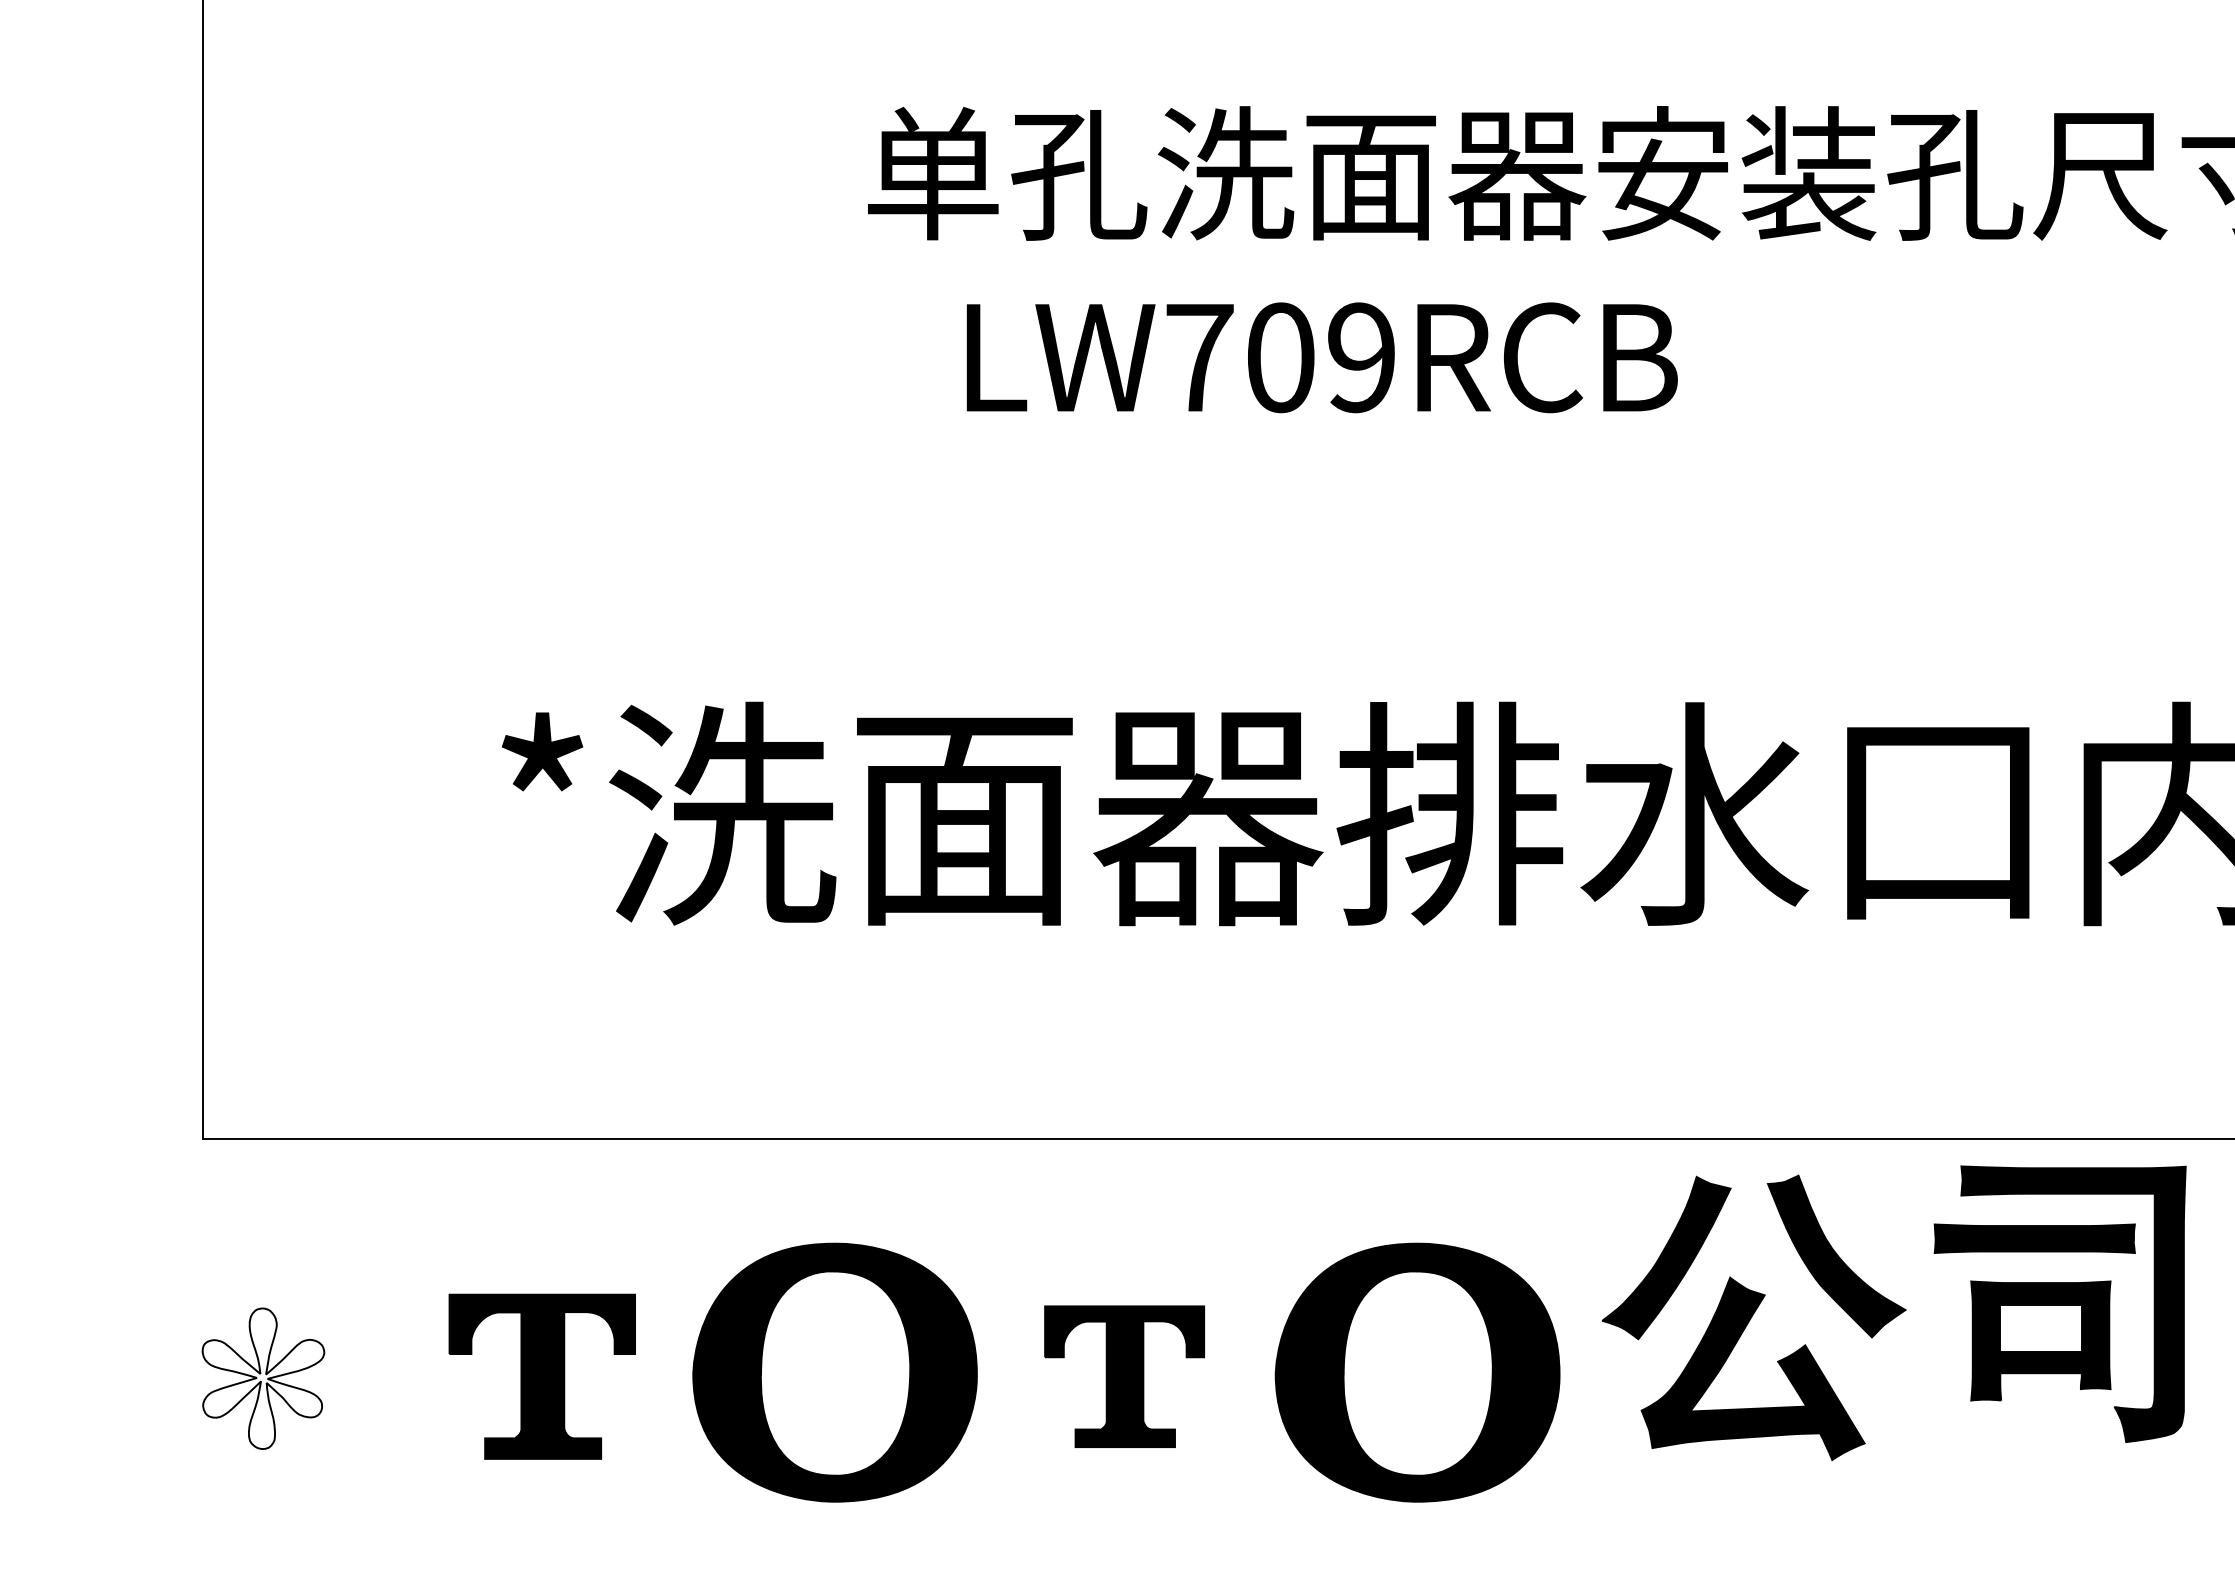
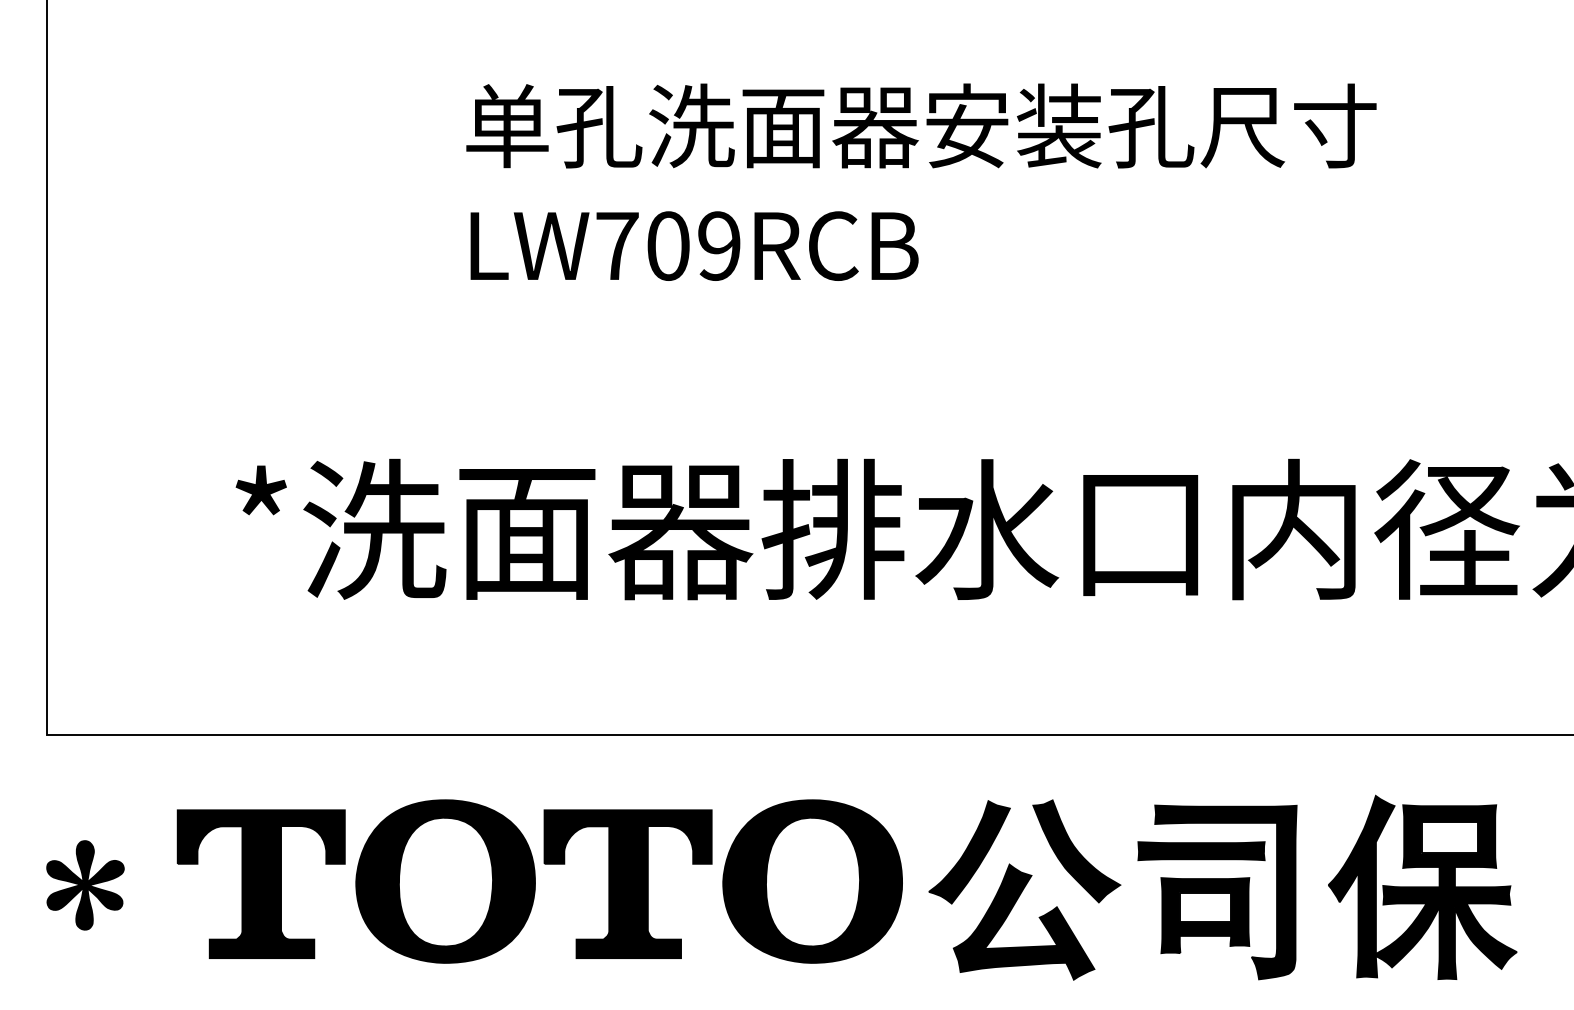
text: (1322, 356) -> (694, 245), moved
part: (2060, 1304) -> (1217, 892), moved
part: (1753, 1317) -> (1024, 889), moved
part: (541, 1375) -> (260, 883), size x1.43
part: (1123, 1375) -> (627, 883), size x1.67
fill: (263, 1378) -> (85, 885), added

